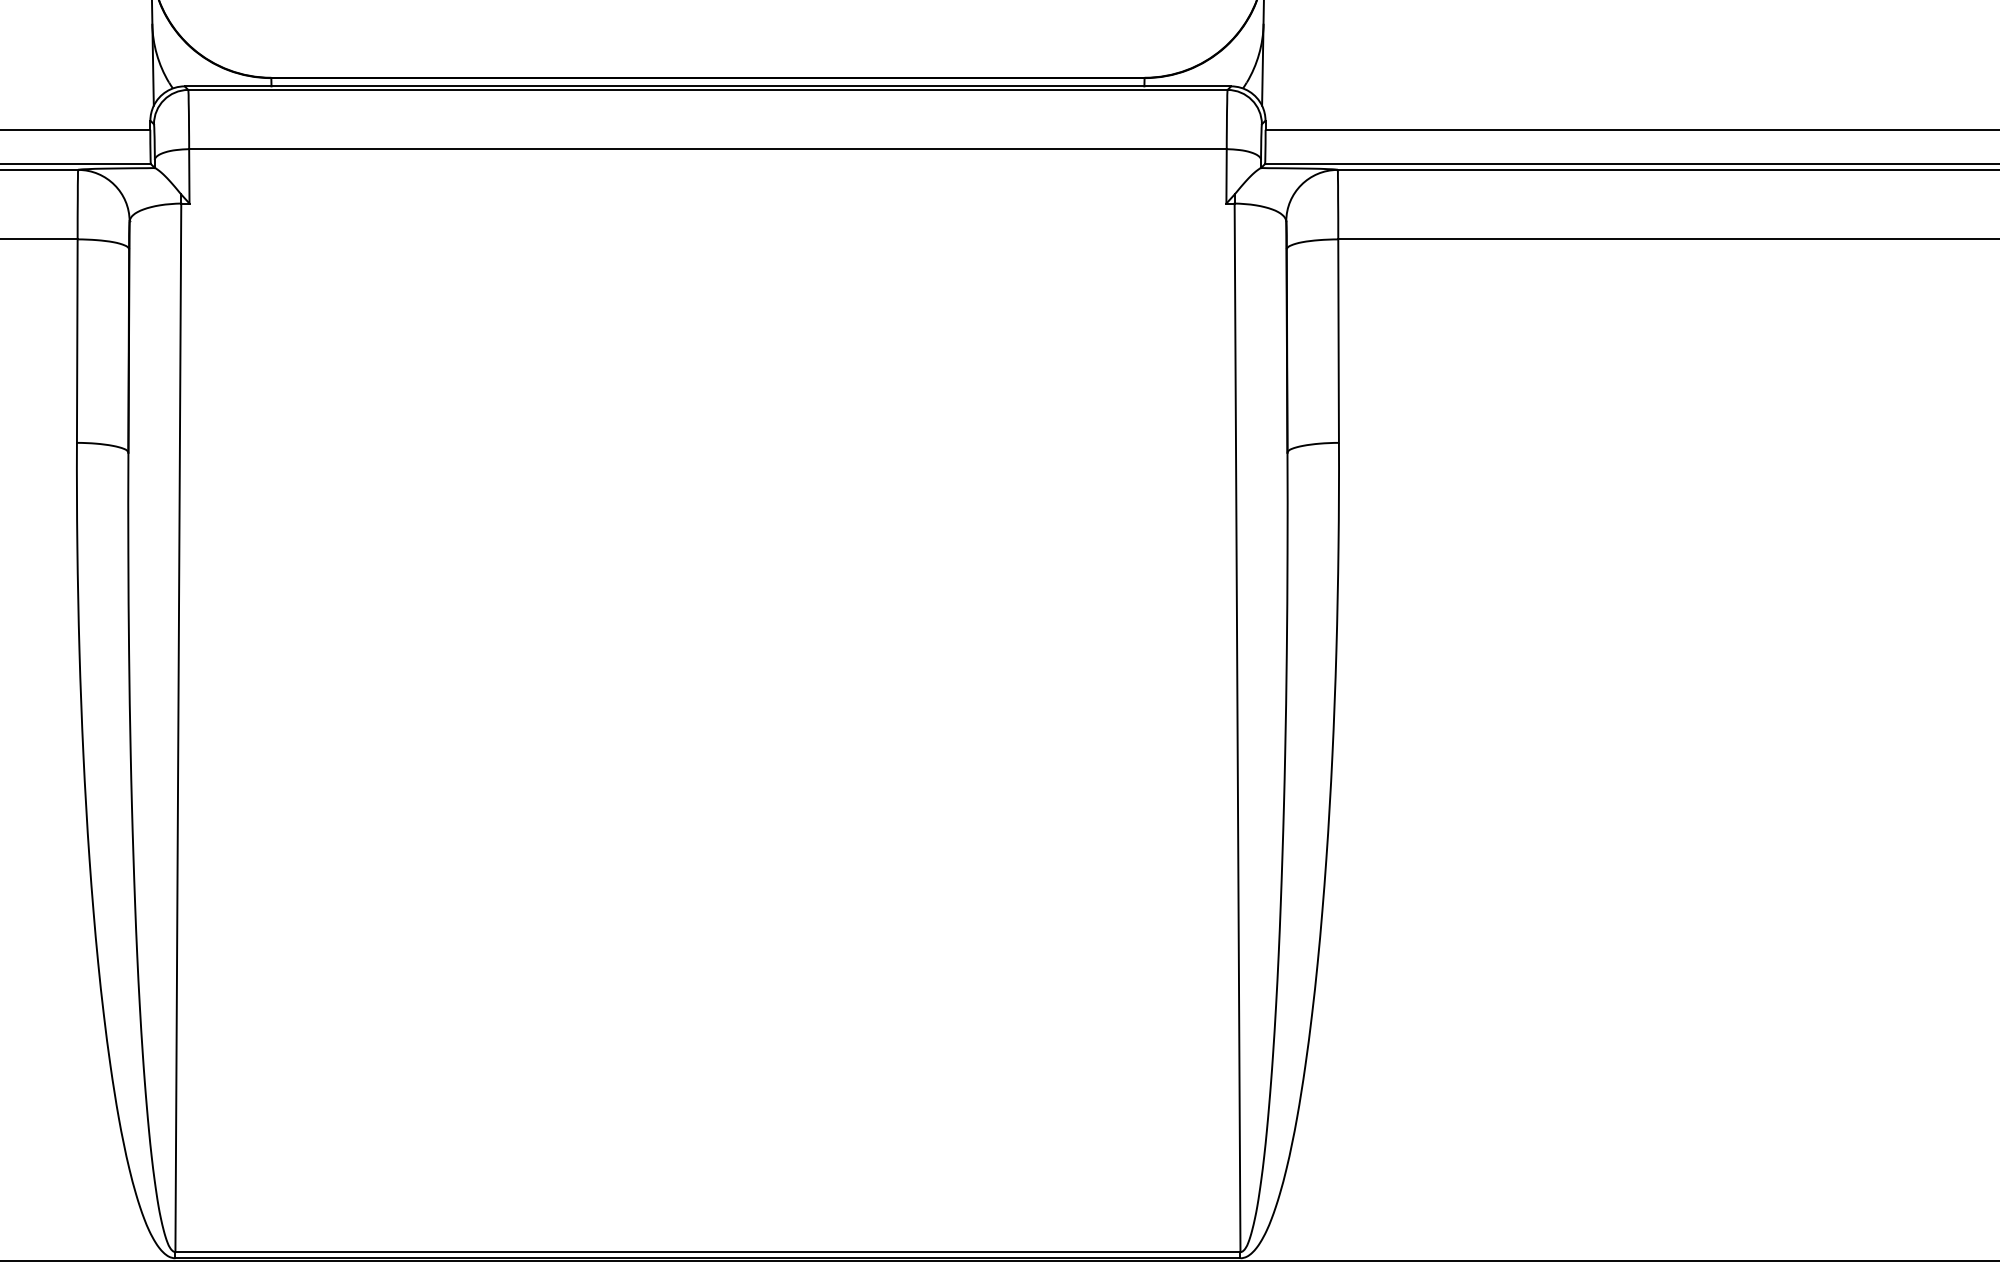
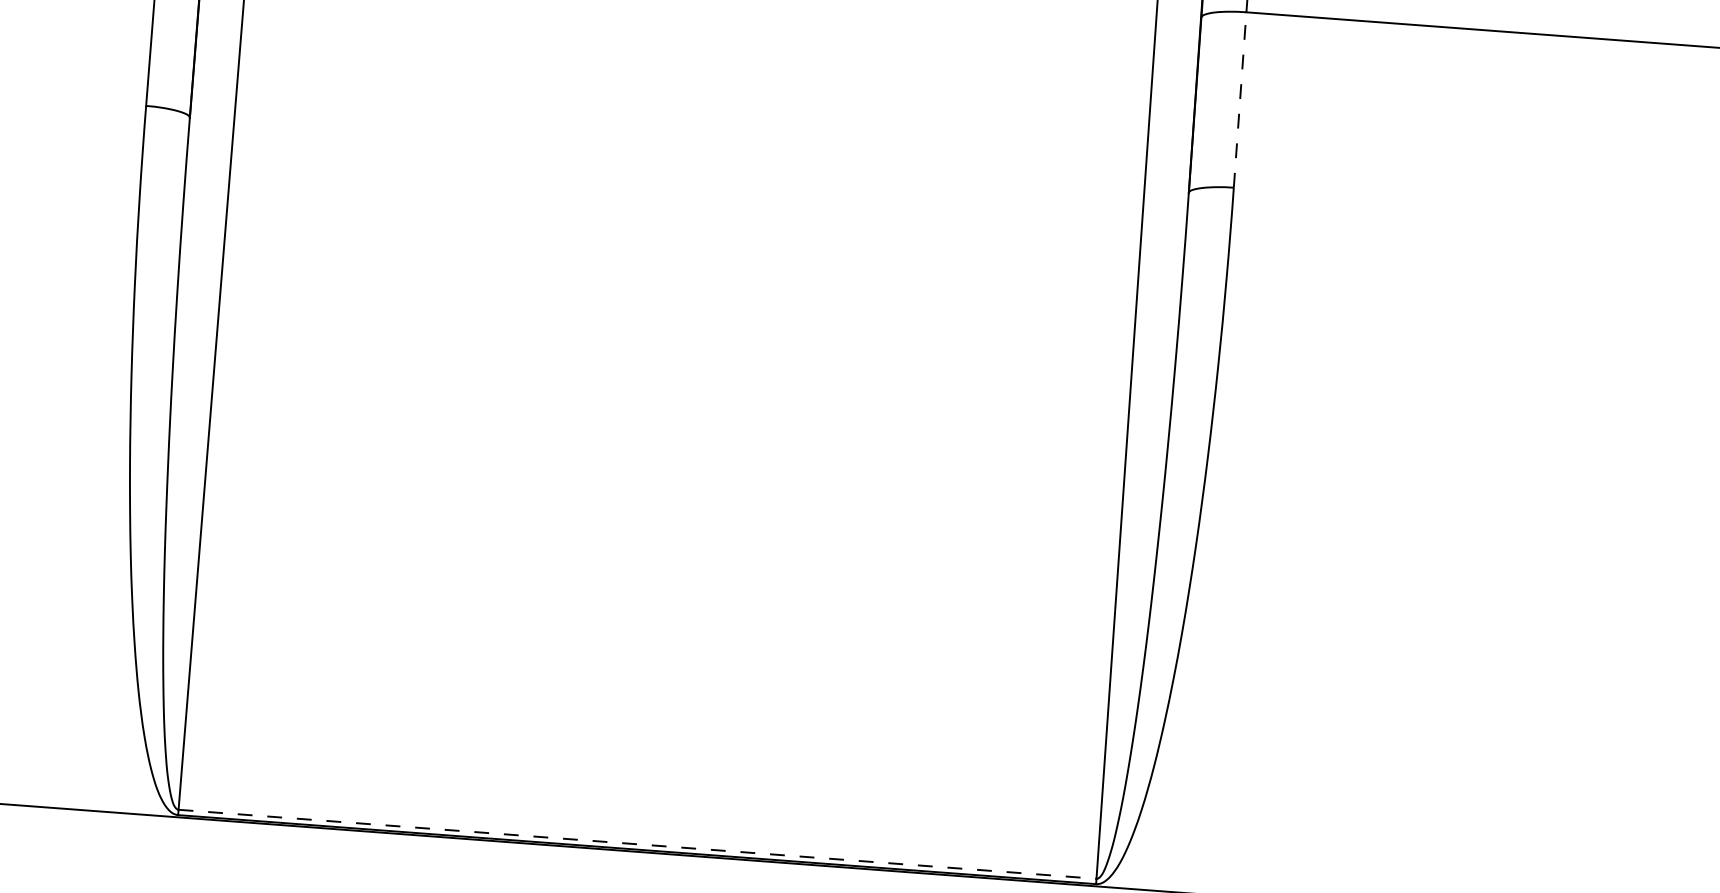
line: (1338, 341) -> (1240, 100), solid -> dashed
line: (707, 1252) -> (637, 844), solid -> dashed

